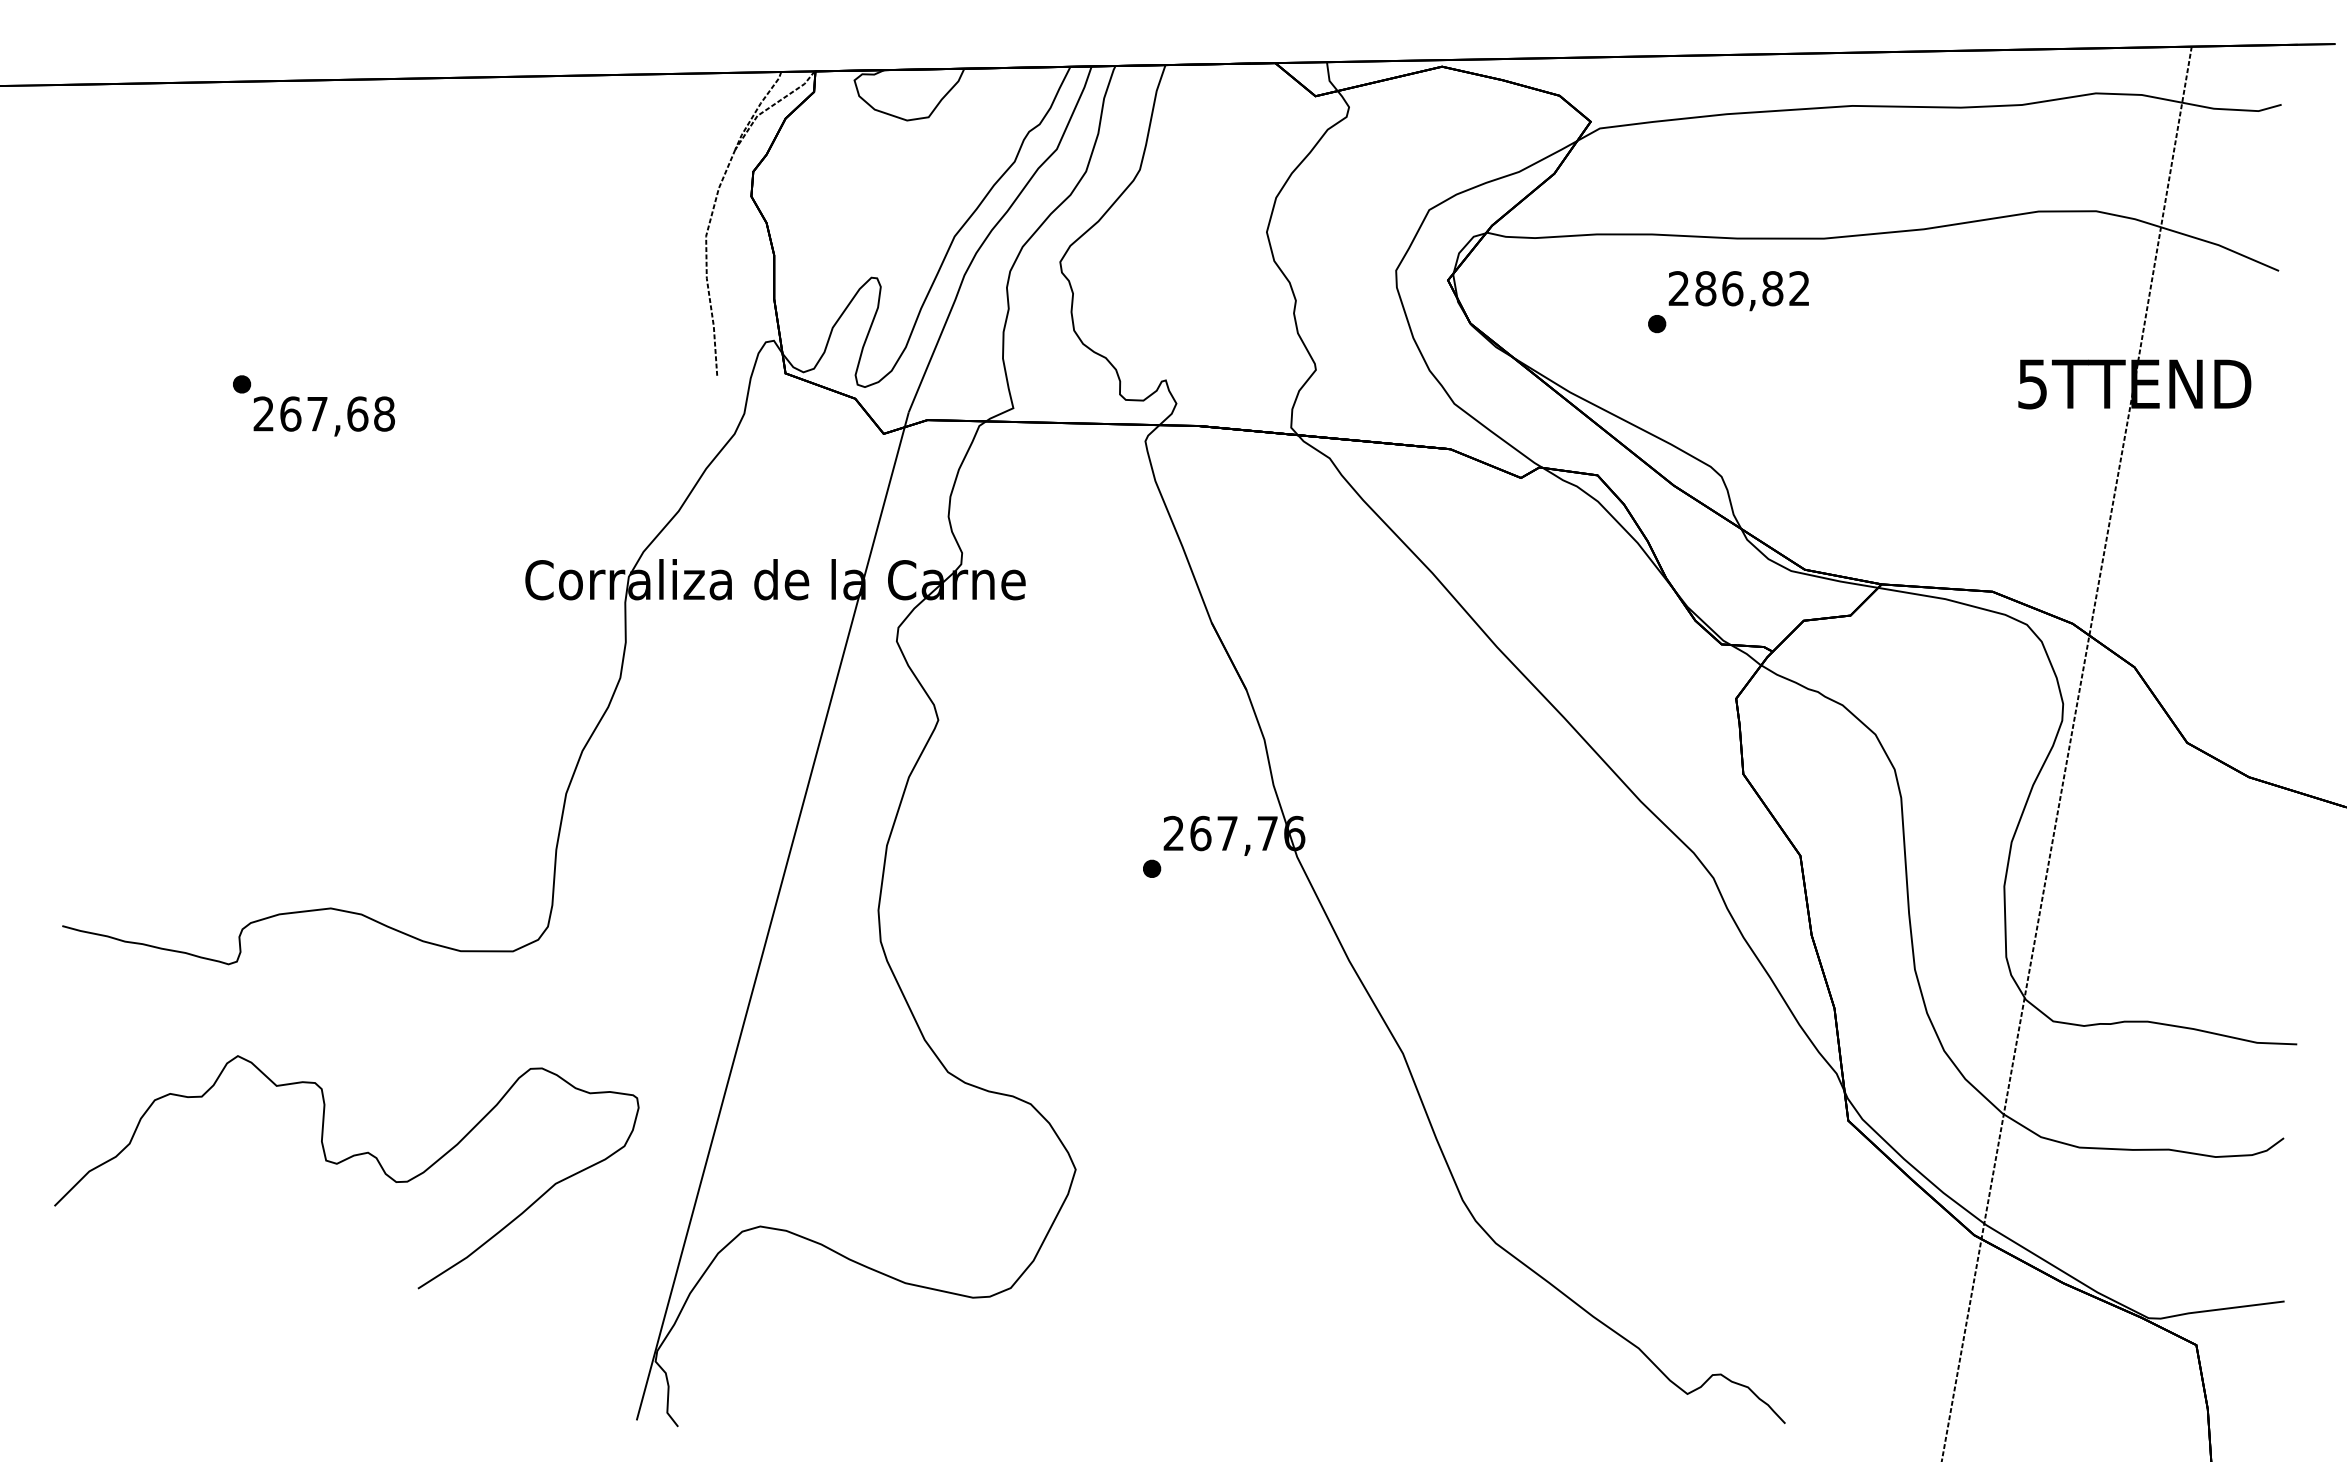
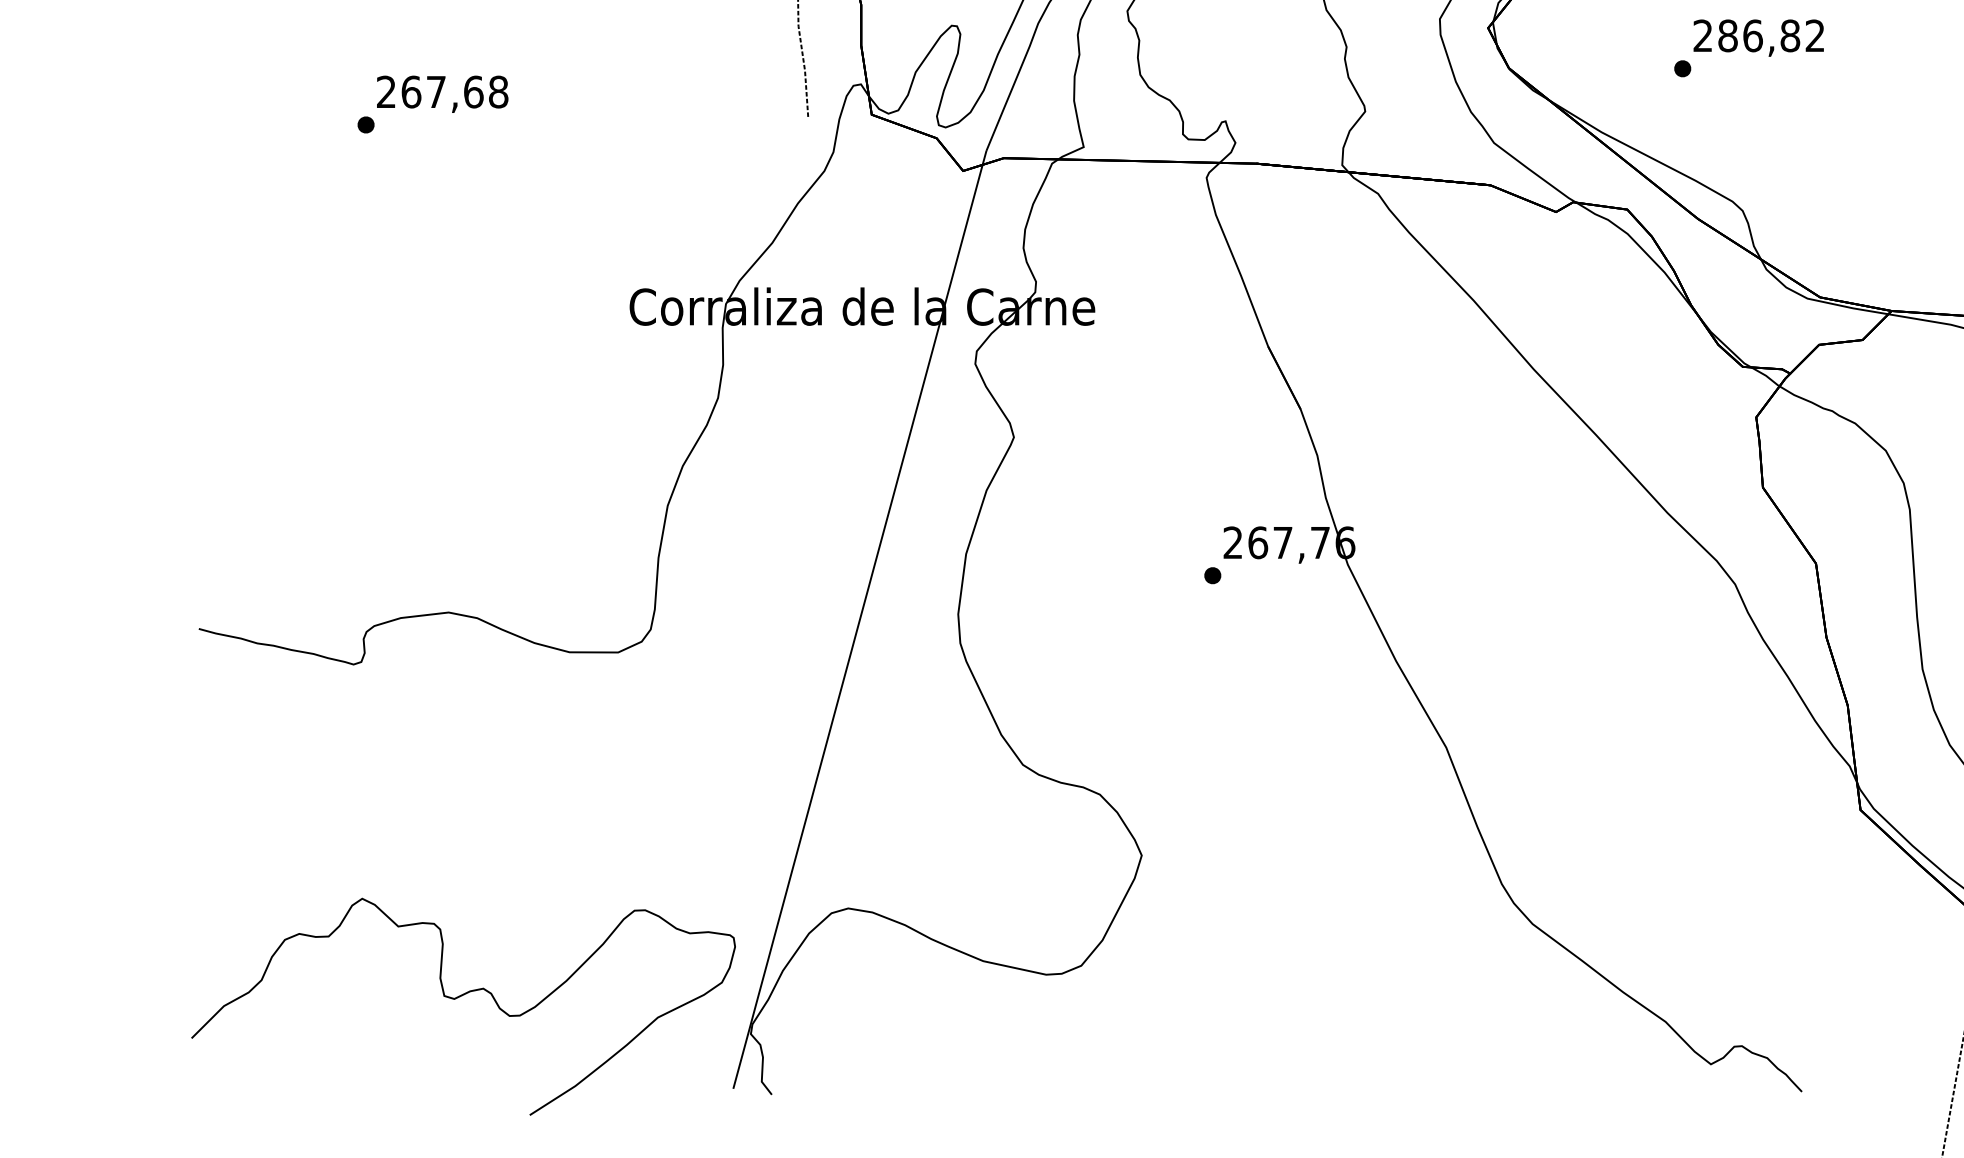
text: (323, 416) -> (441, 94), moved
part: (342, 1162) -> (459, 997), moved

